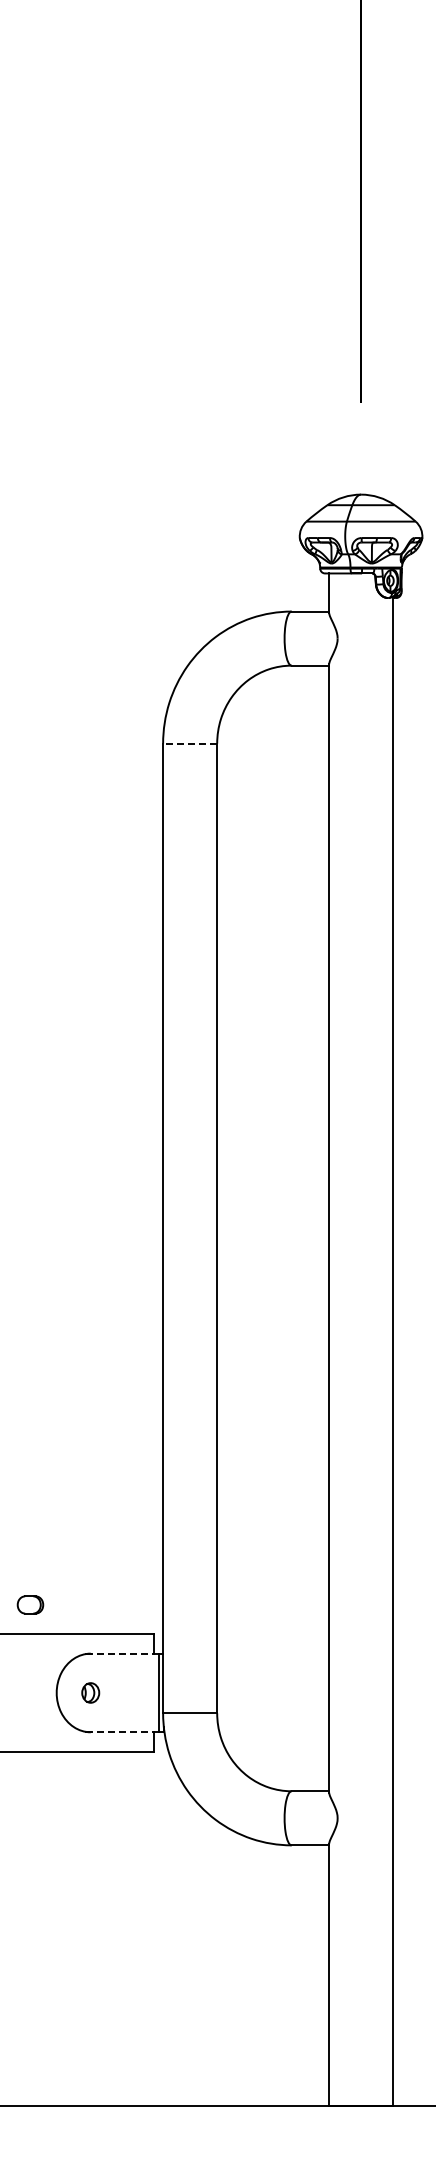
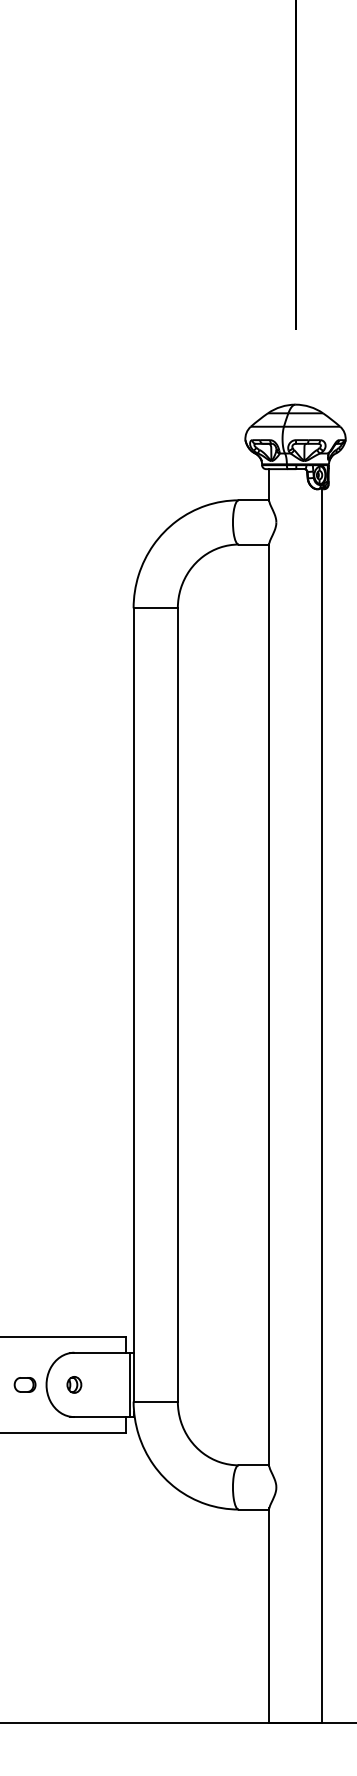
line: (189, 743) -> (155, 608), dashed -> solid
part: (30, 1604) -> (25, 1384), moved
line: (124, 1653) -> (102, 1352), dashed -> solid
line: (124, 1732) -> (102, 1417), dashed -> solid

